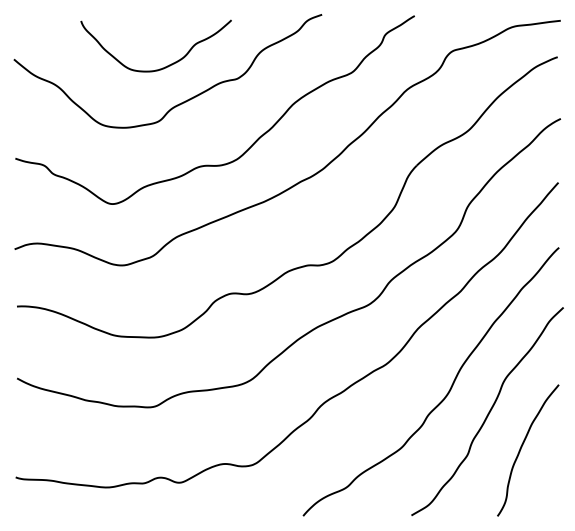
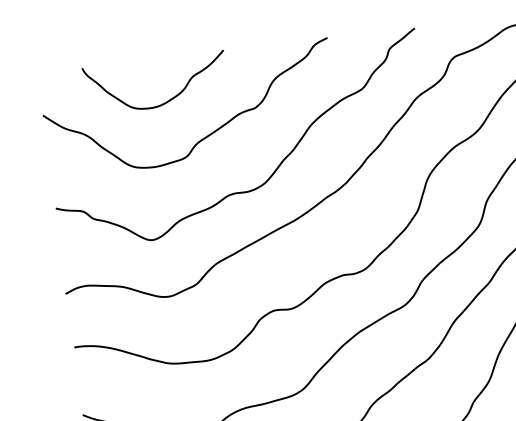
curve: (162, 67) -> (164, 102), moved

